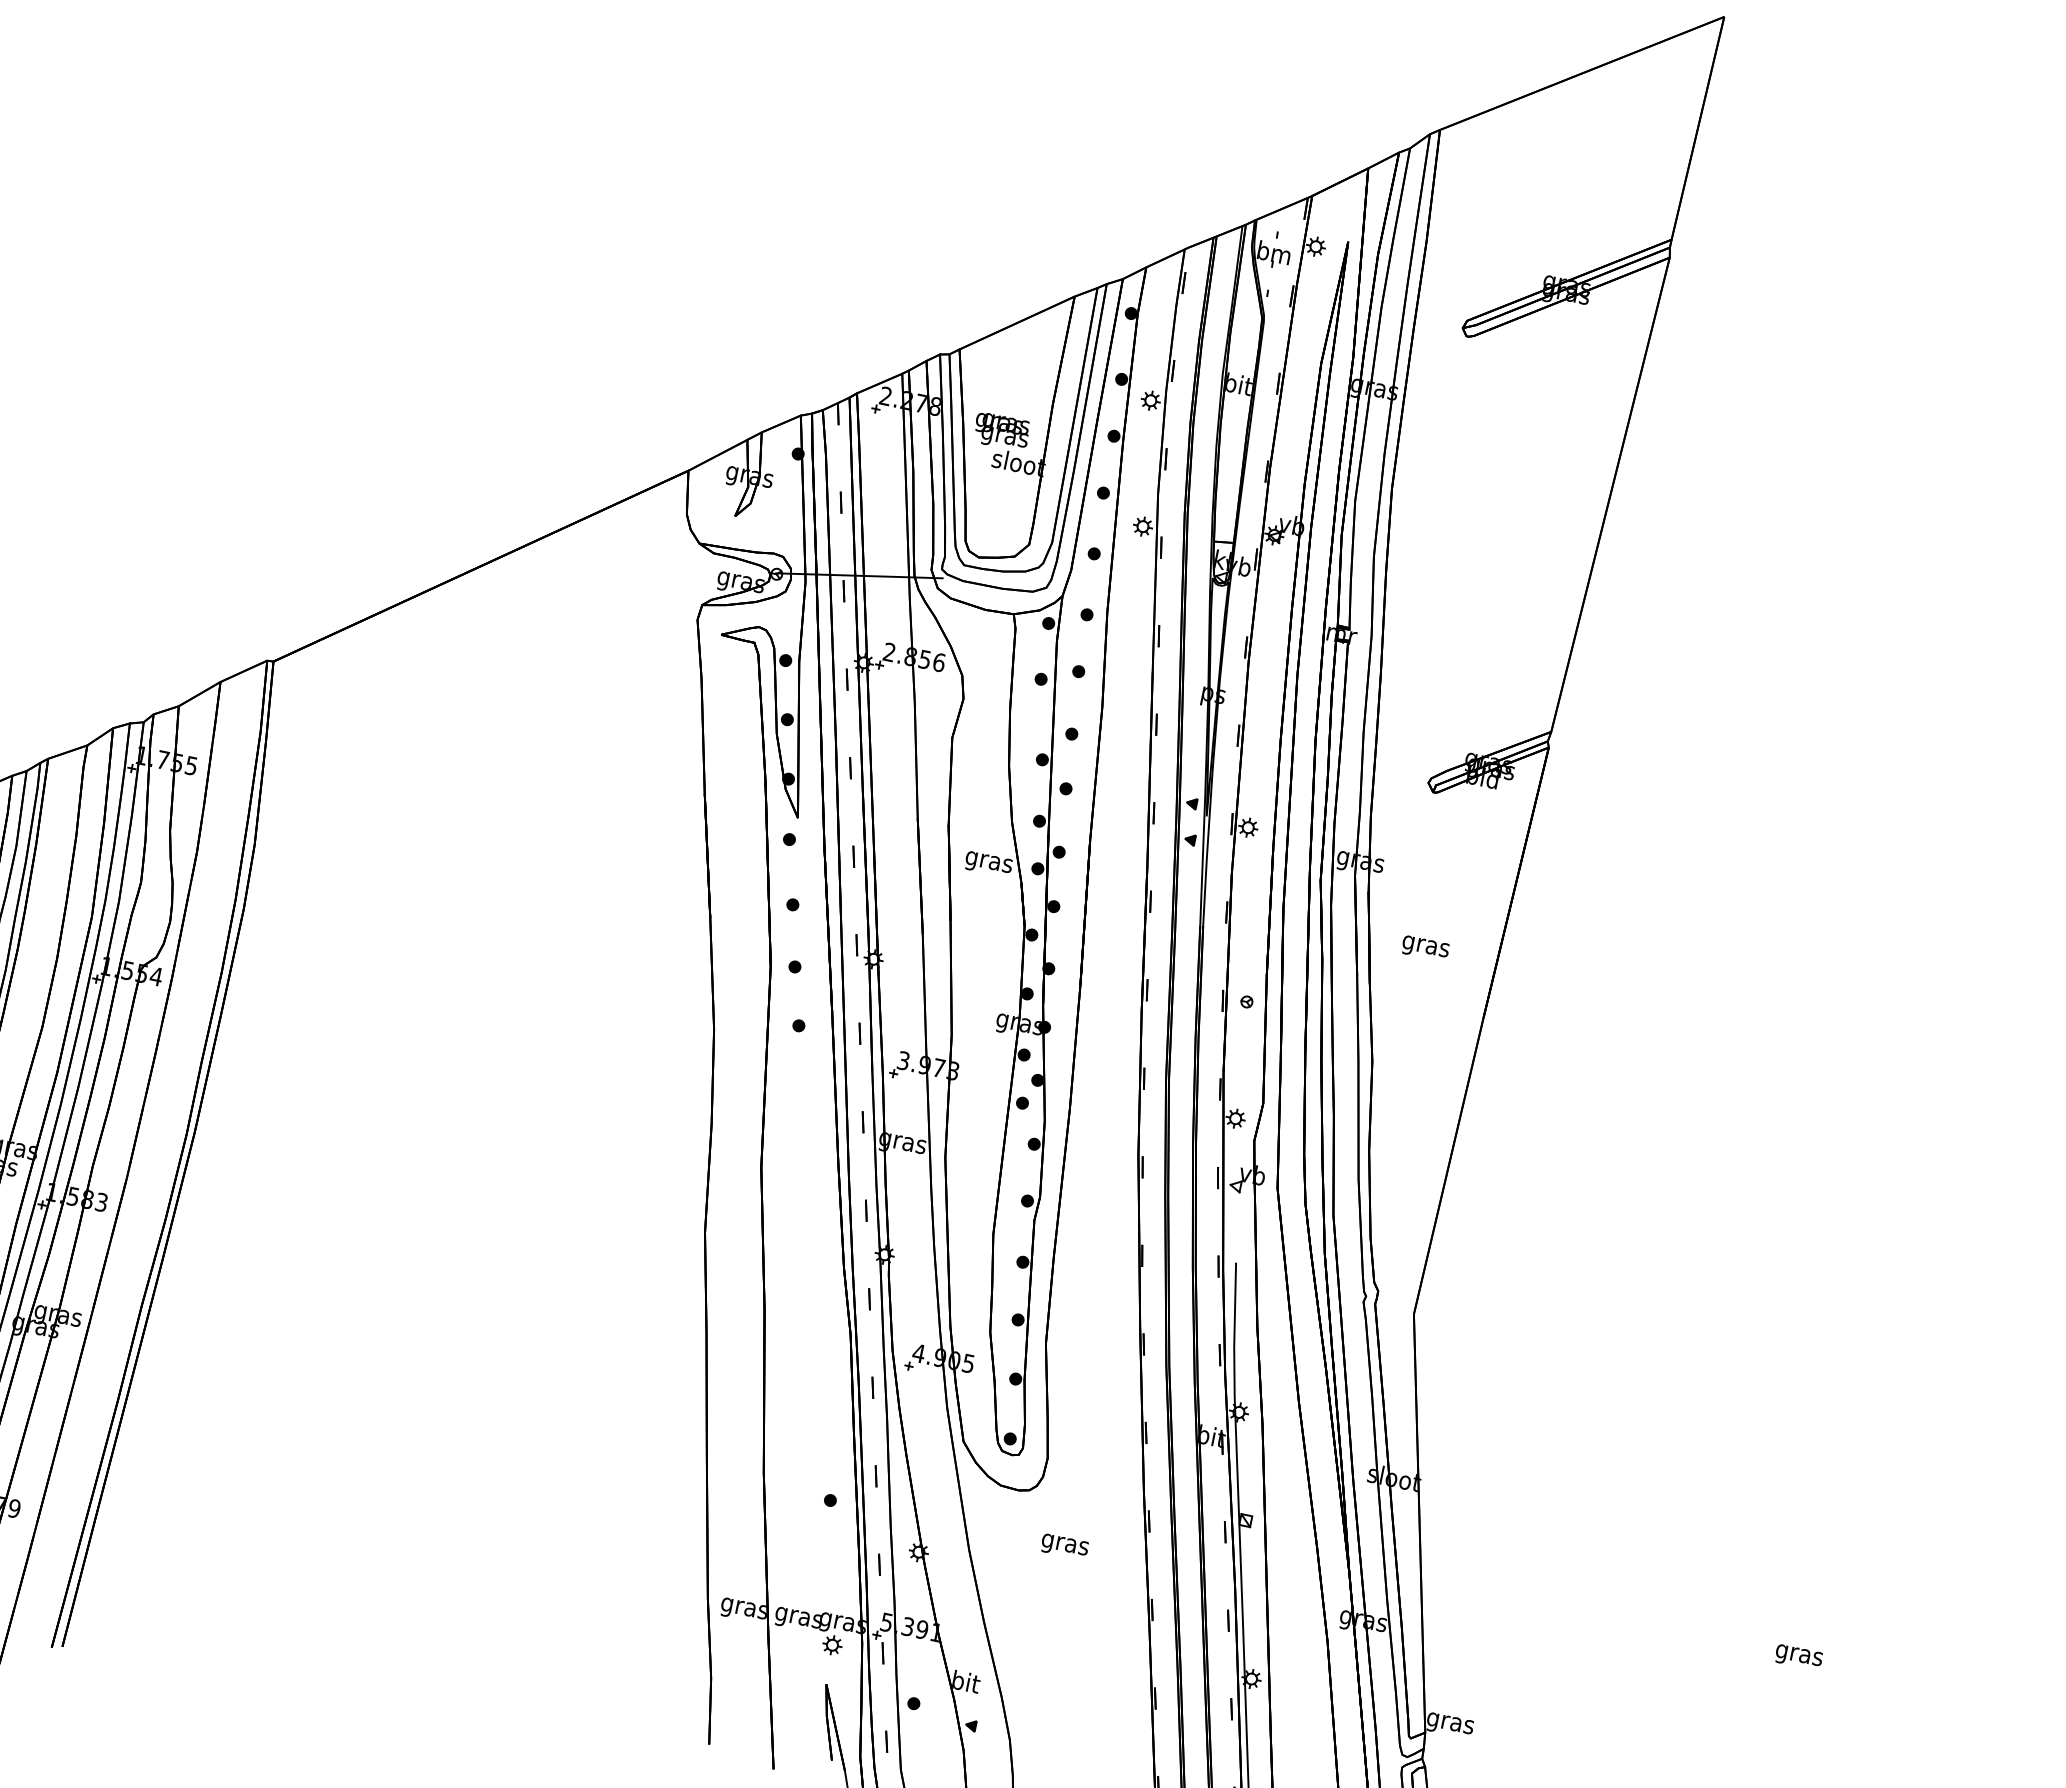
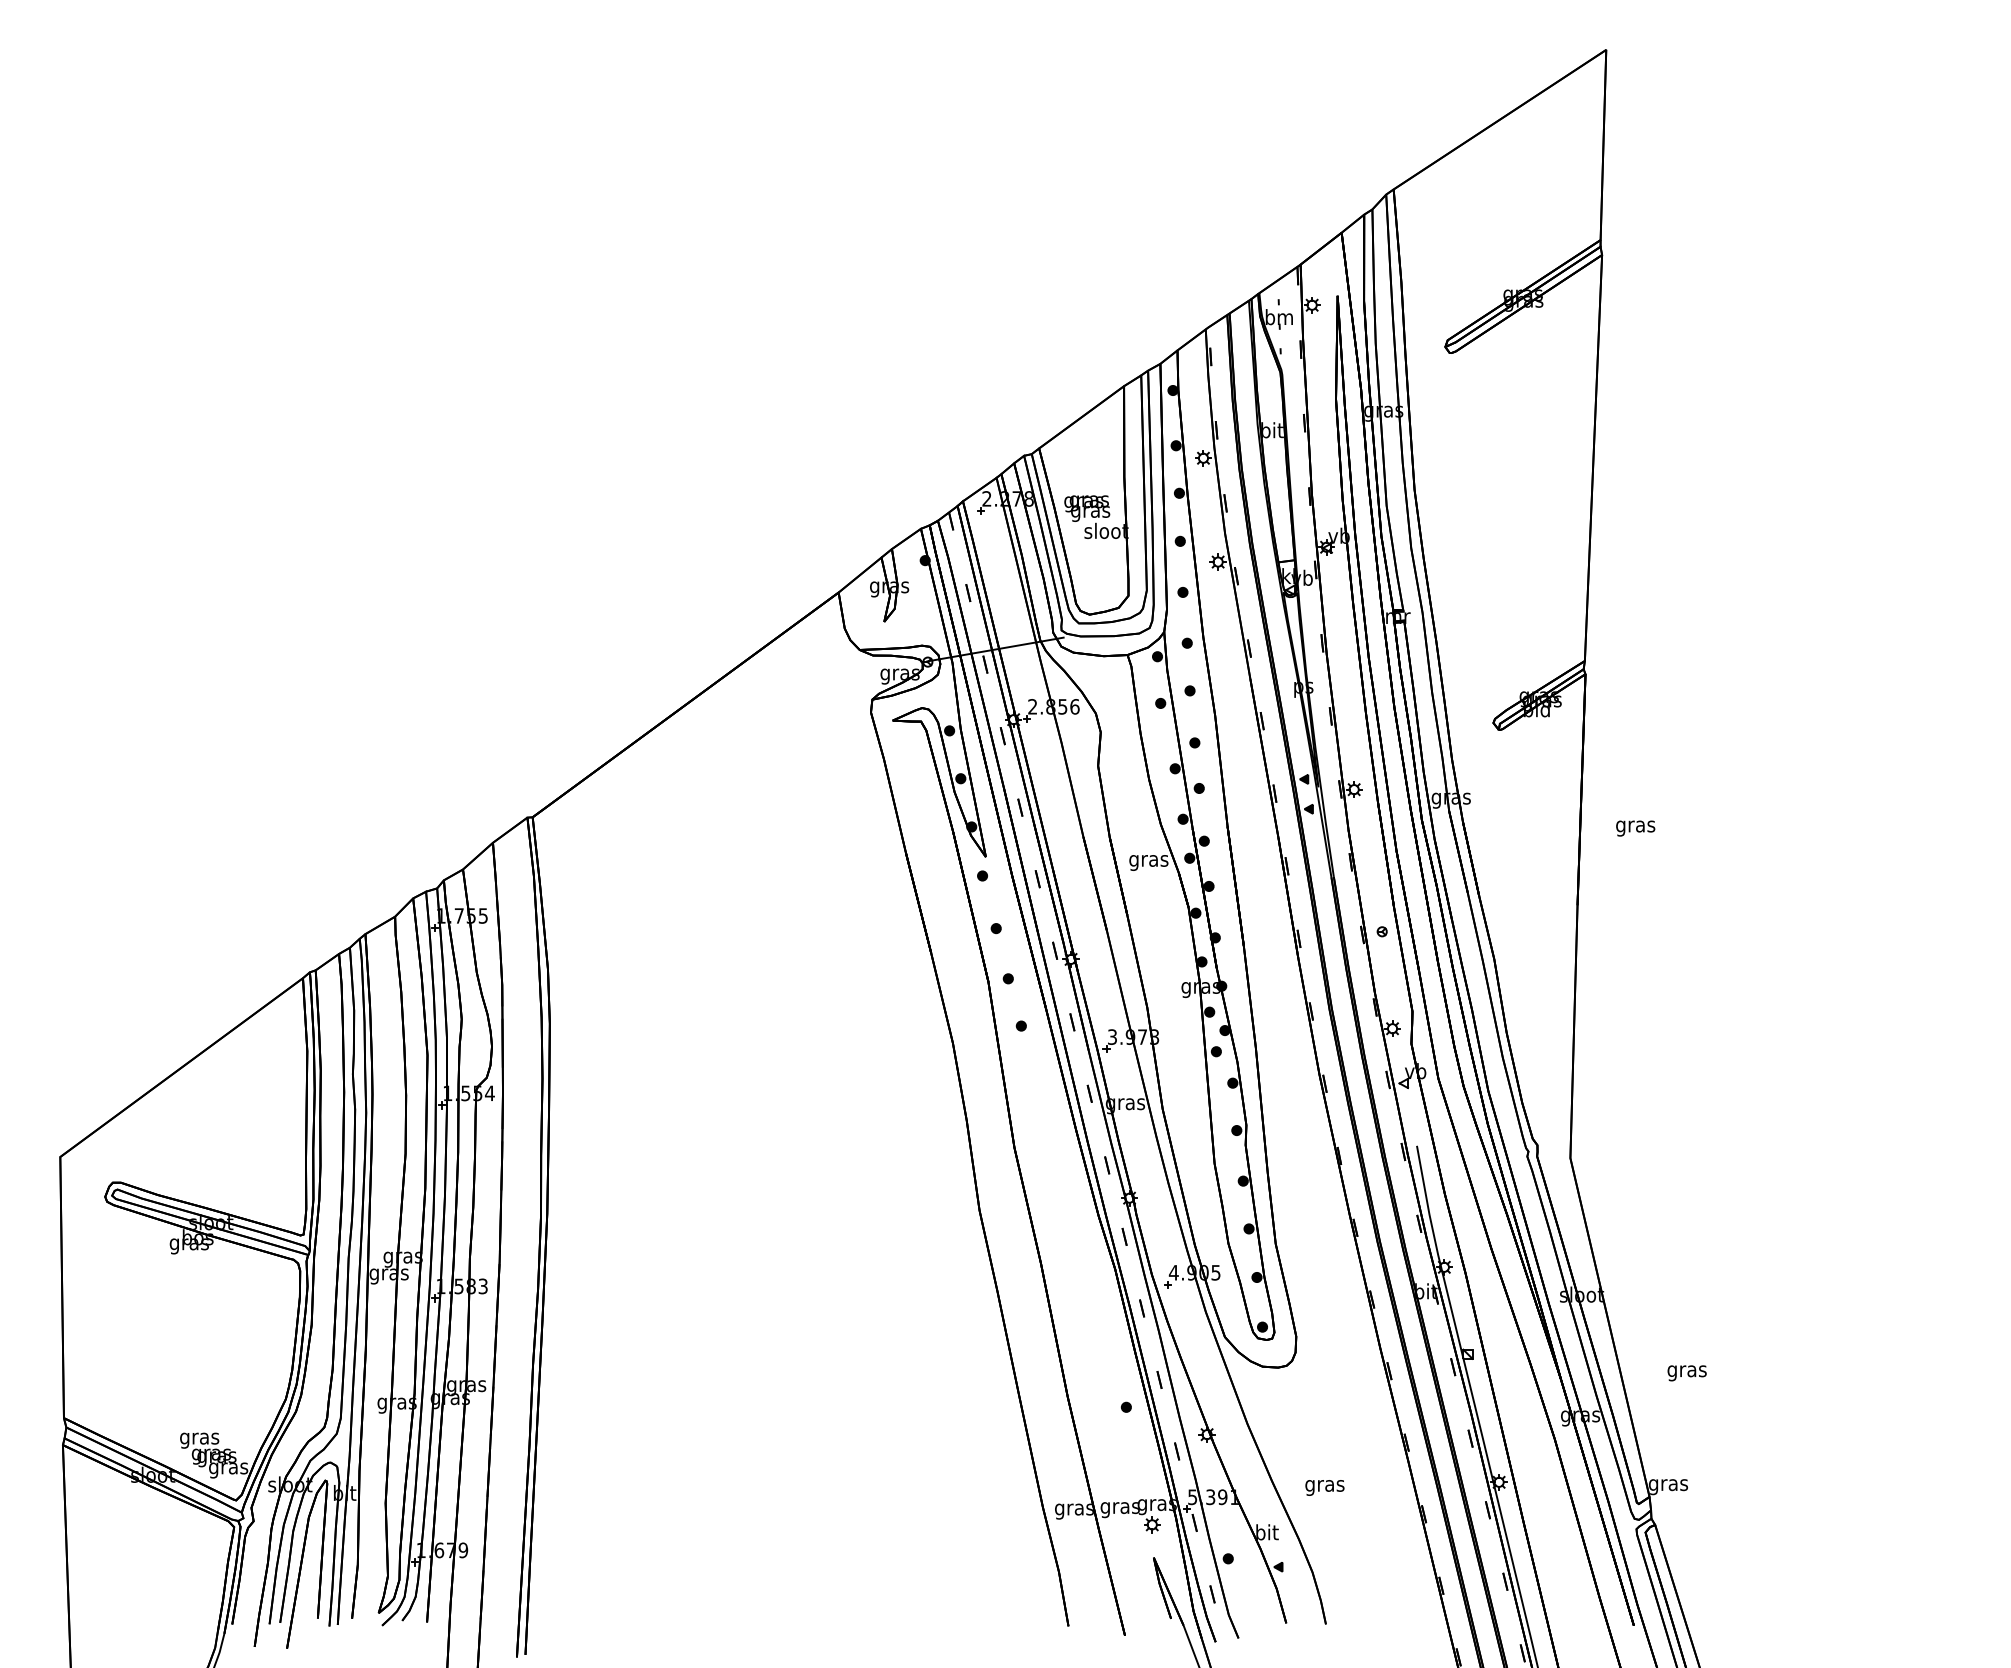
text: (1425, 948) -> (1635, 828), moved
text: (1064, 1546) -> (1324, 1487), moved
text: (1797, 1657) -> (1686, 1373), moved

